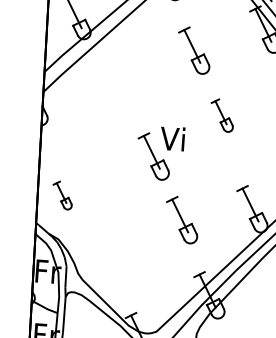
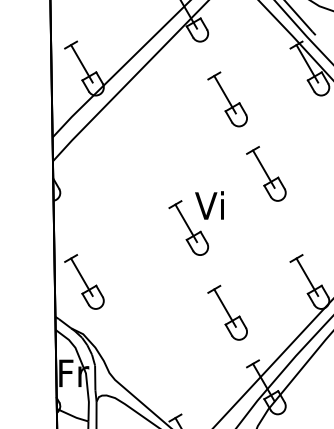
part: (222, 115) -> (266, 173), size x1.43
part: (62, 195) -> (84, 281), size x1.67
part: (181, 219) -> (227, 312), moved

